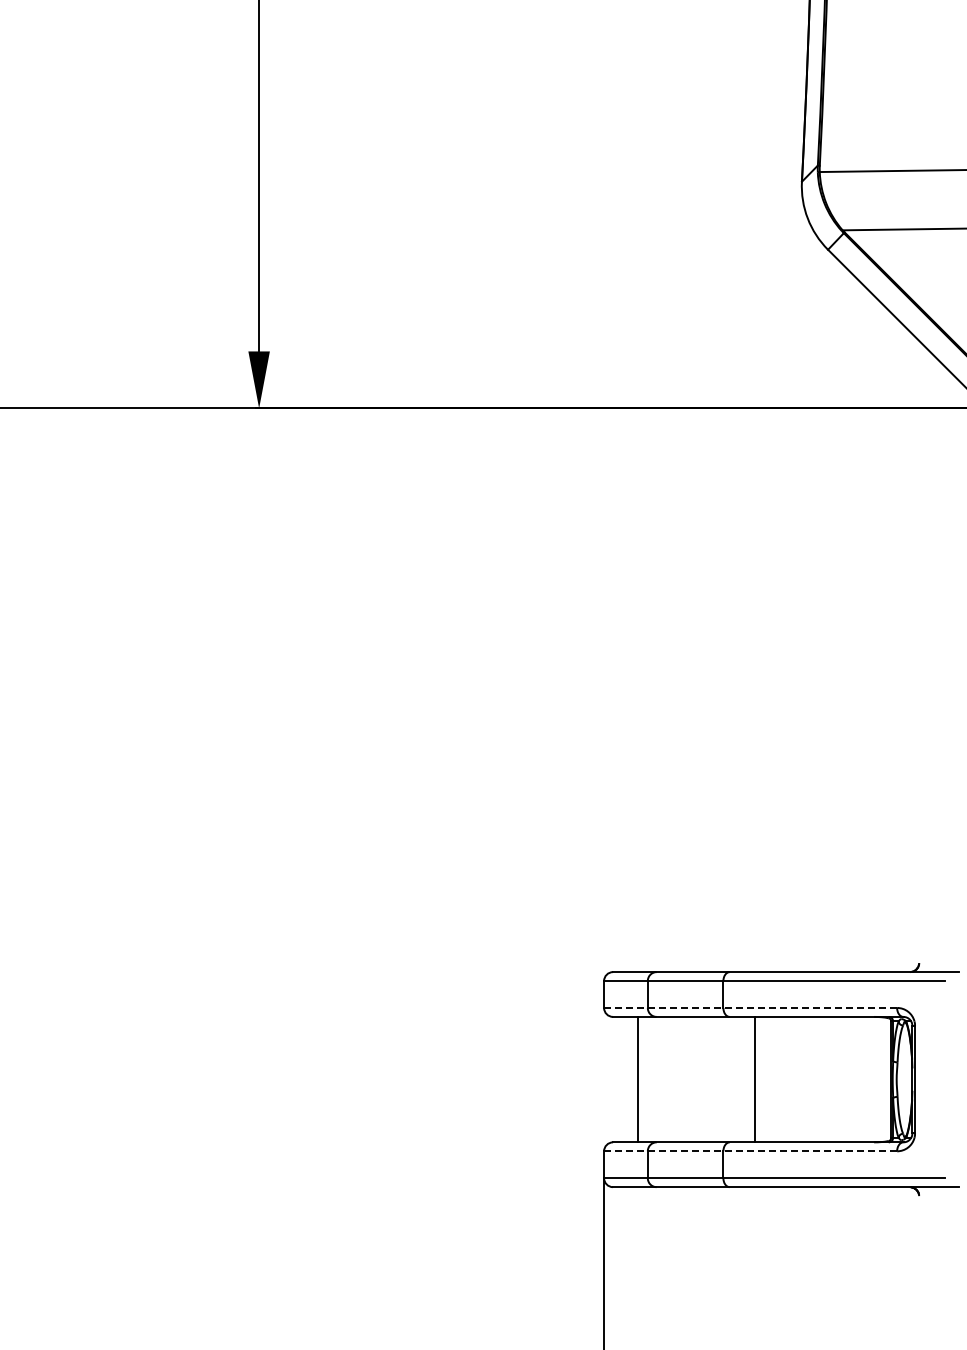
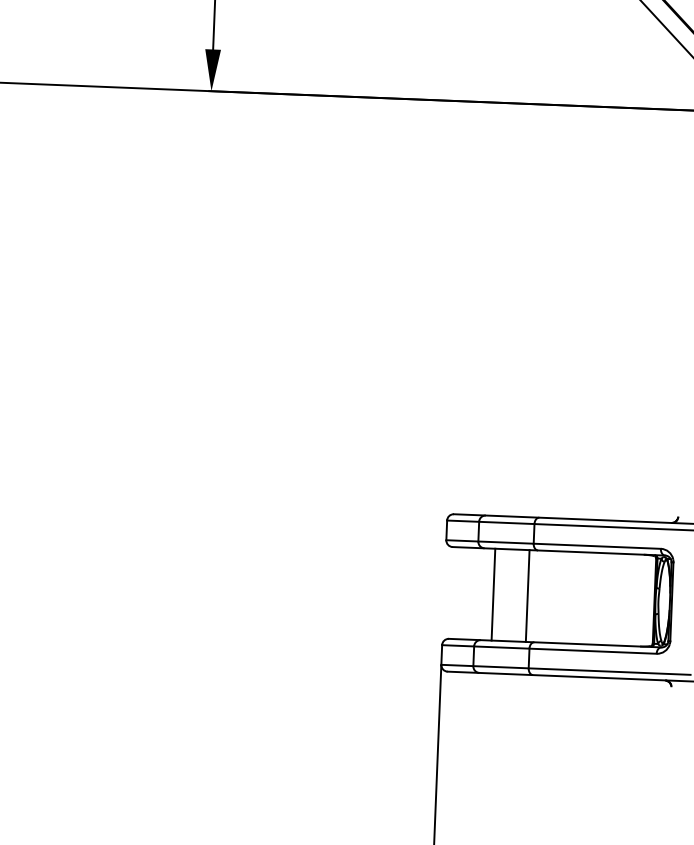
line: (750, 1007) -> (553, 544), dashed -> solid
line: (638, 1079) -> (493, 594), moved
line: (755, 1079) -> (528, 595), moved
line: (750, 1151) -> (549, 649), dashed -> solid

